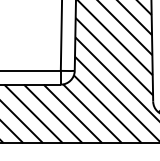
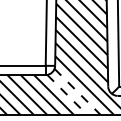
line: (107, 110) -> (77, 92), solid -> dashed
line: (93, 114) -> (67, 95), solid -> dashed

